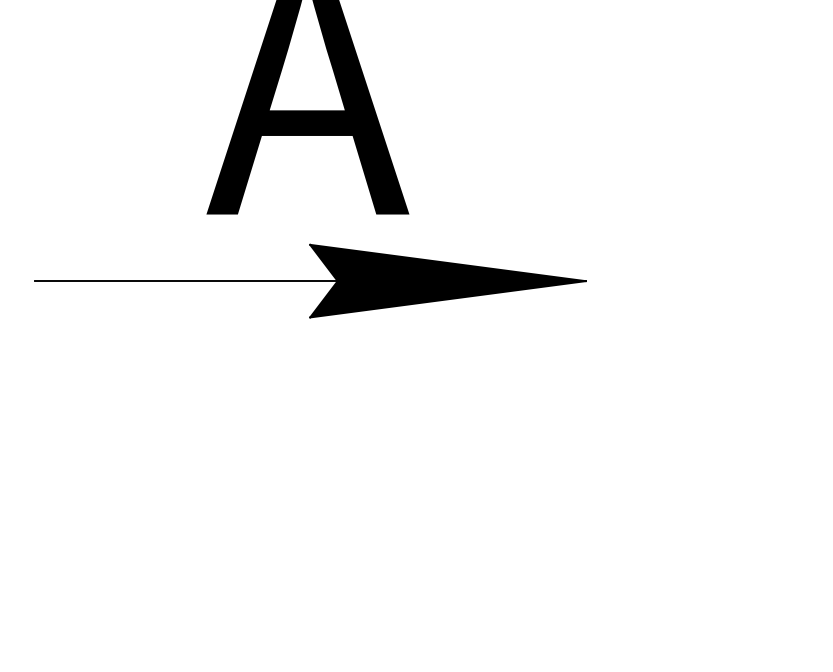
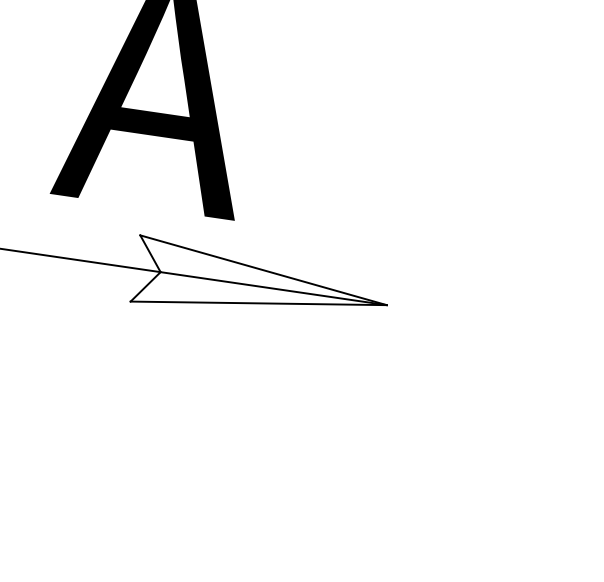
fill: (447, 280) -> (260, 286), removed

